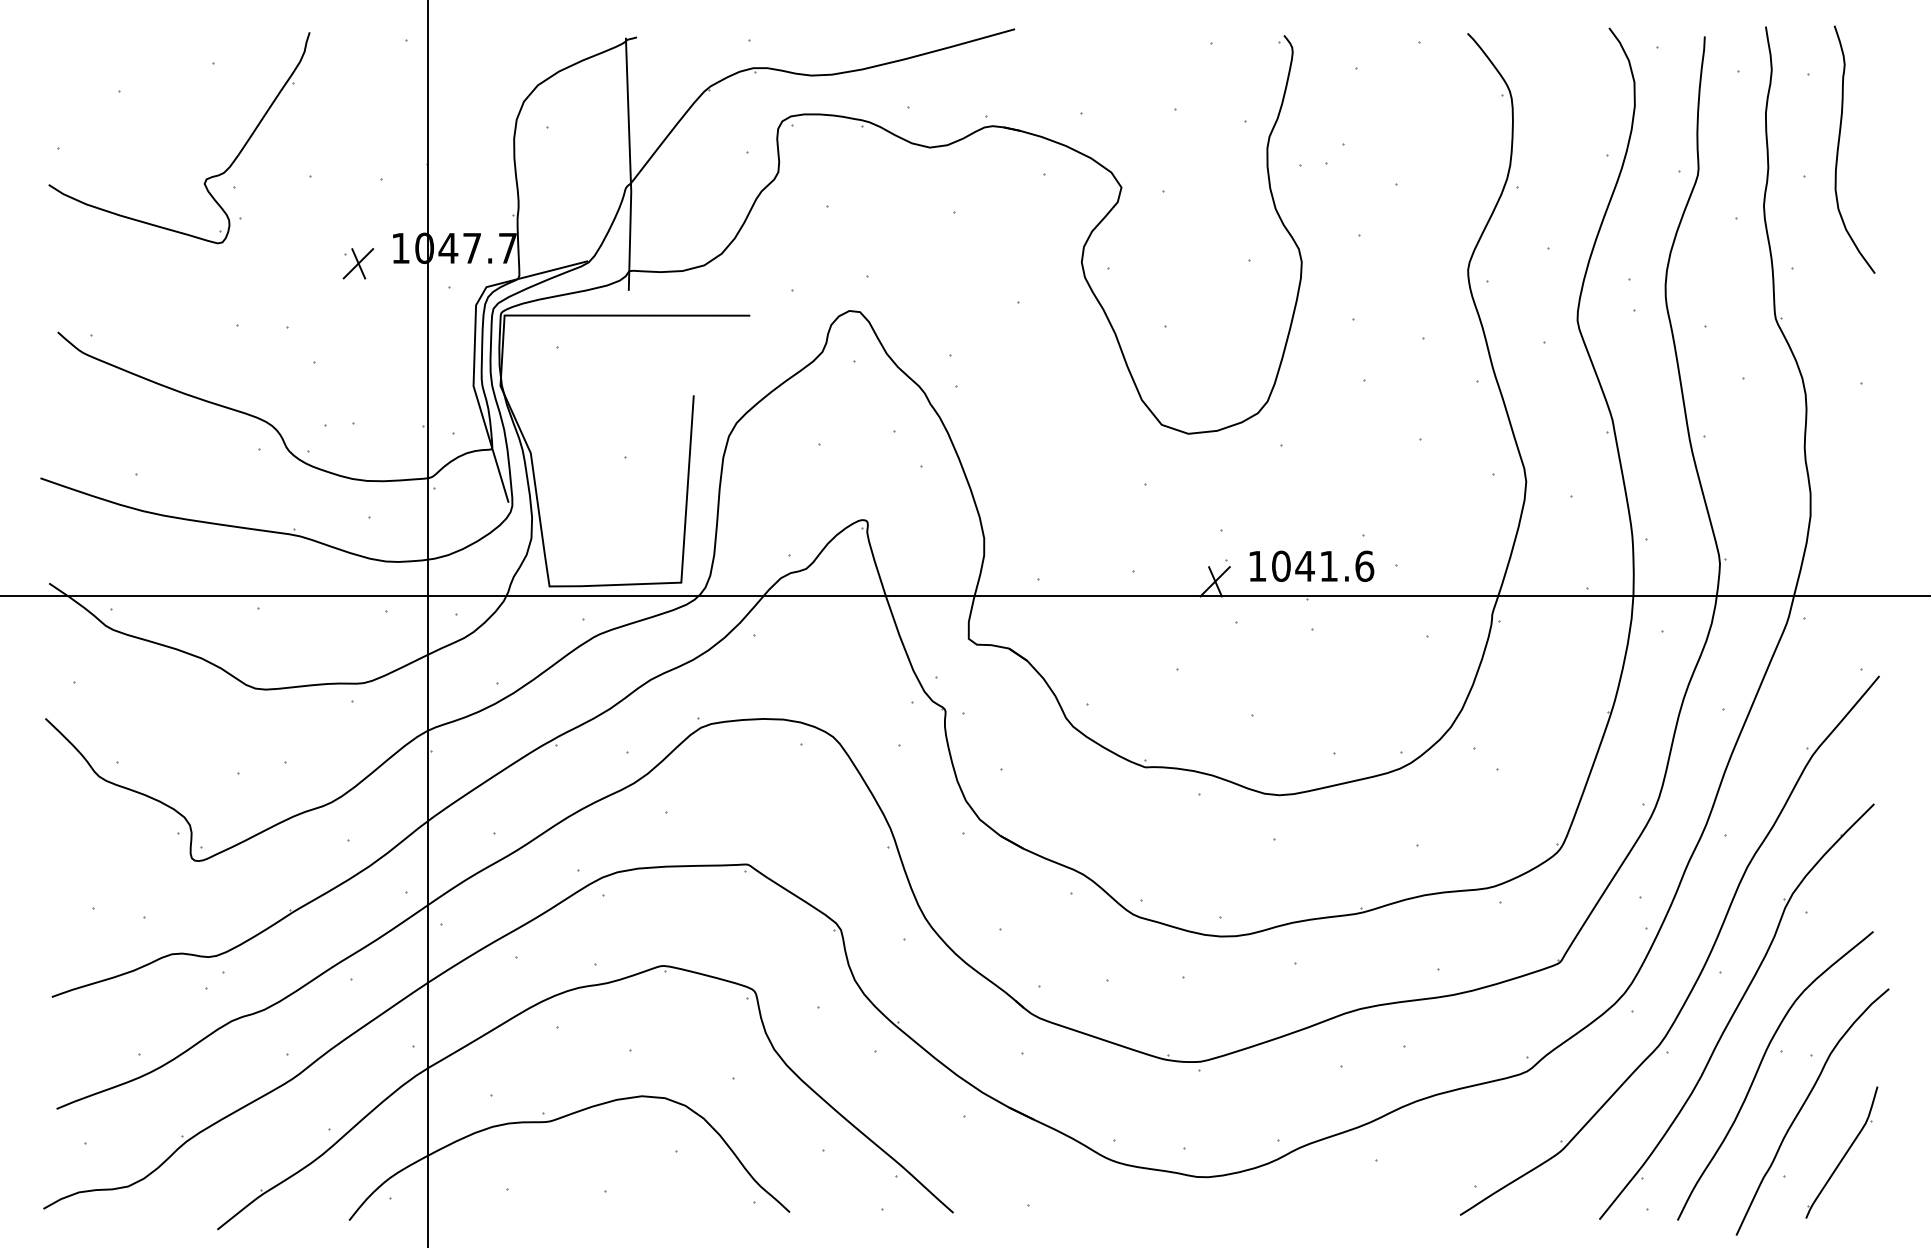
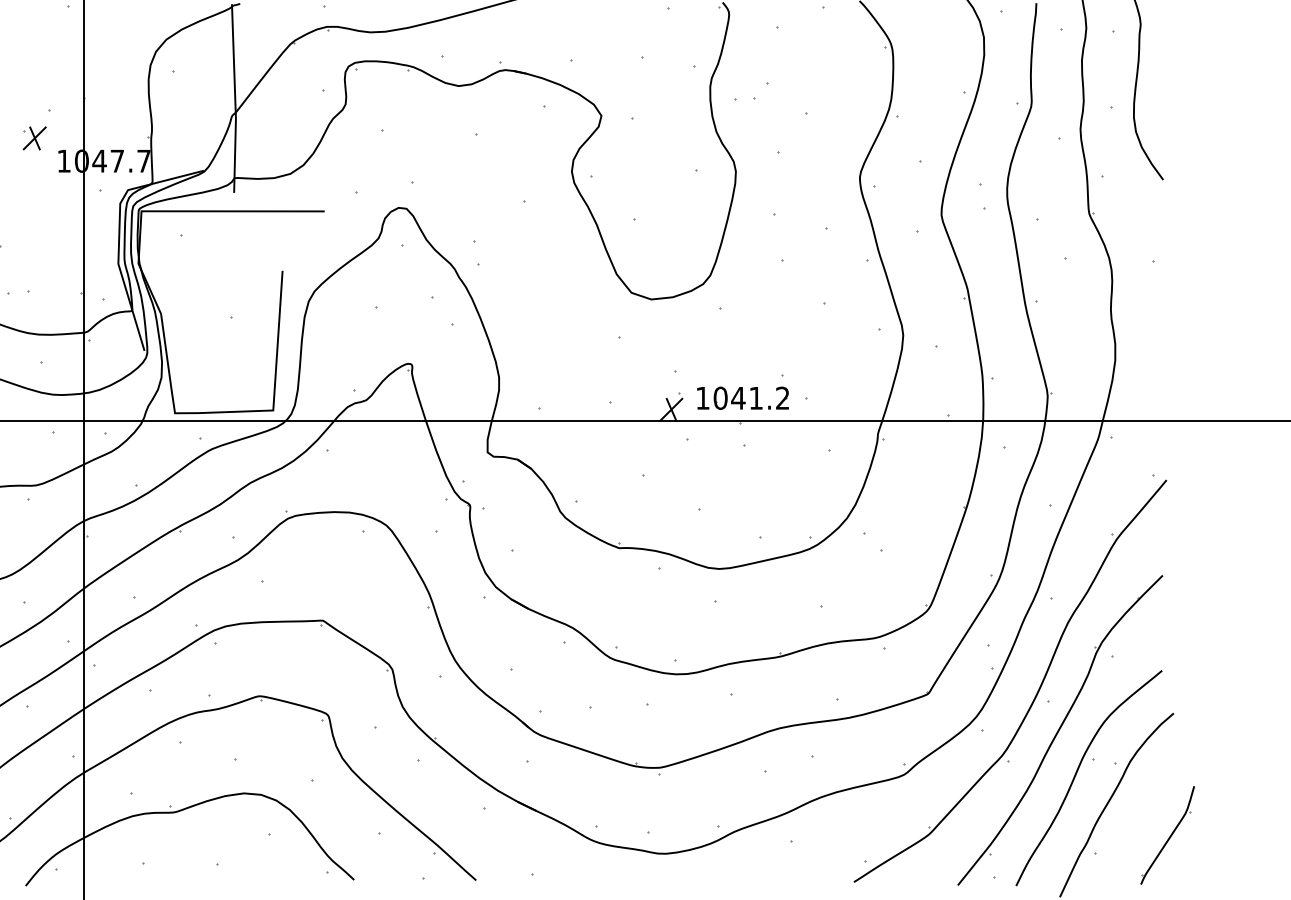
part: (358, 263) -> (34, 138), moved
text: (1364, 565) -> (782, 397), 1041.6 -> 1041.2
part: (1841, 1152) -> (1167, 835), moved

